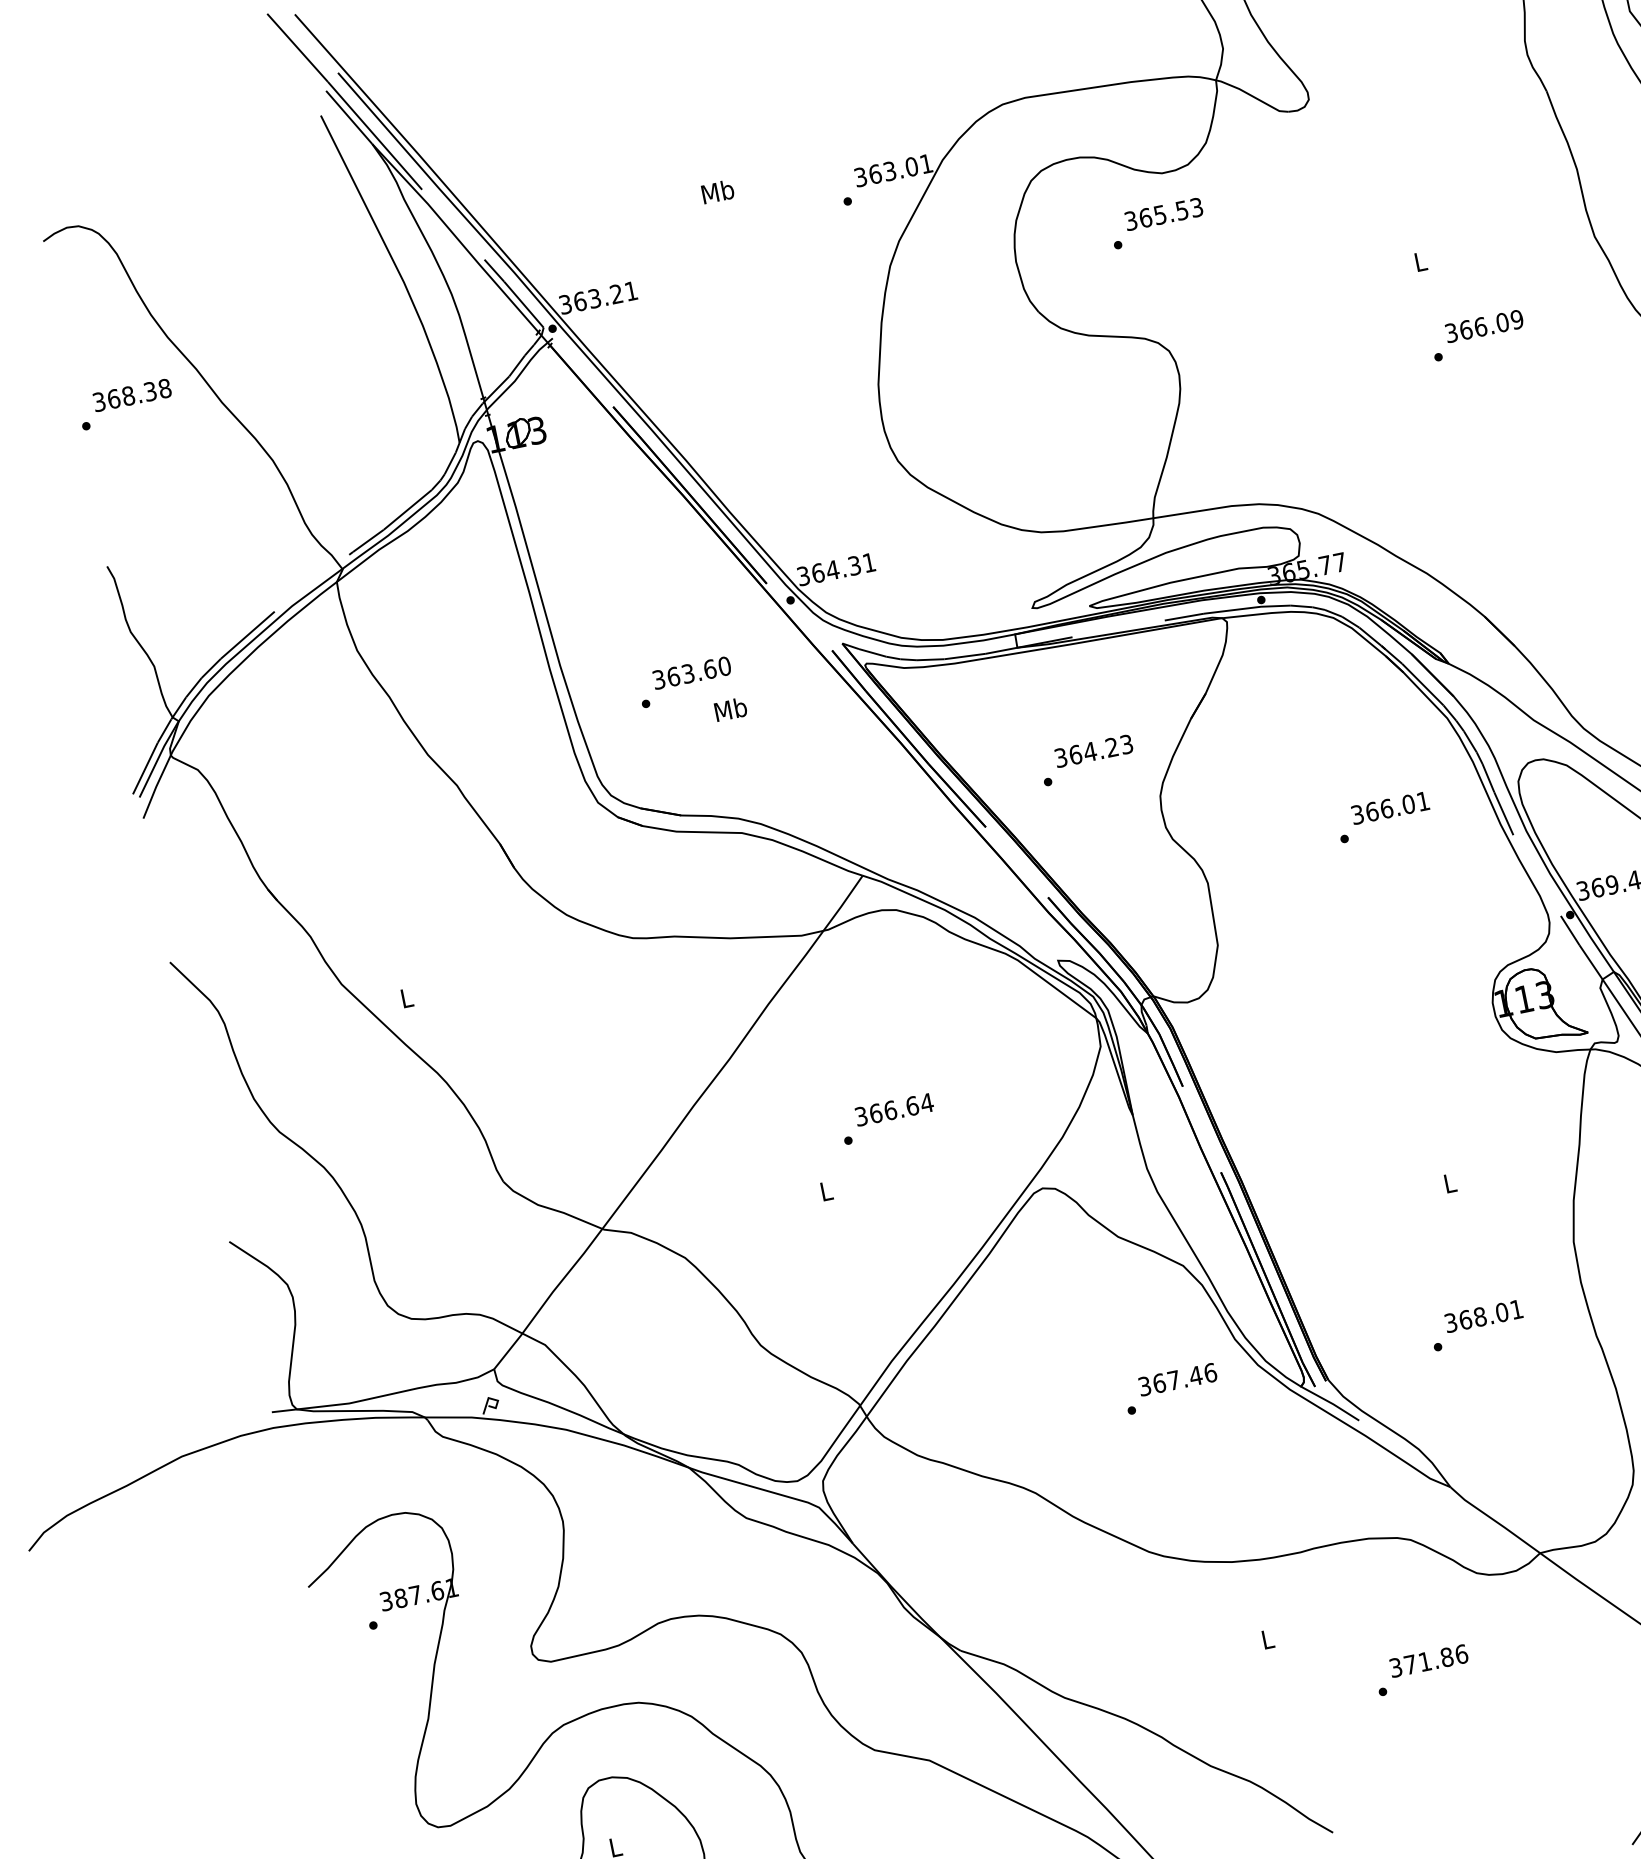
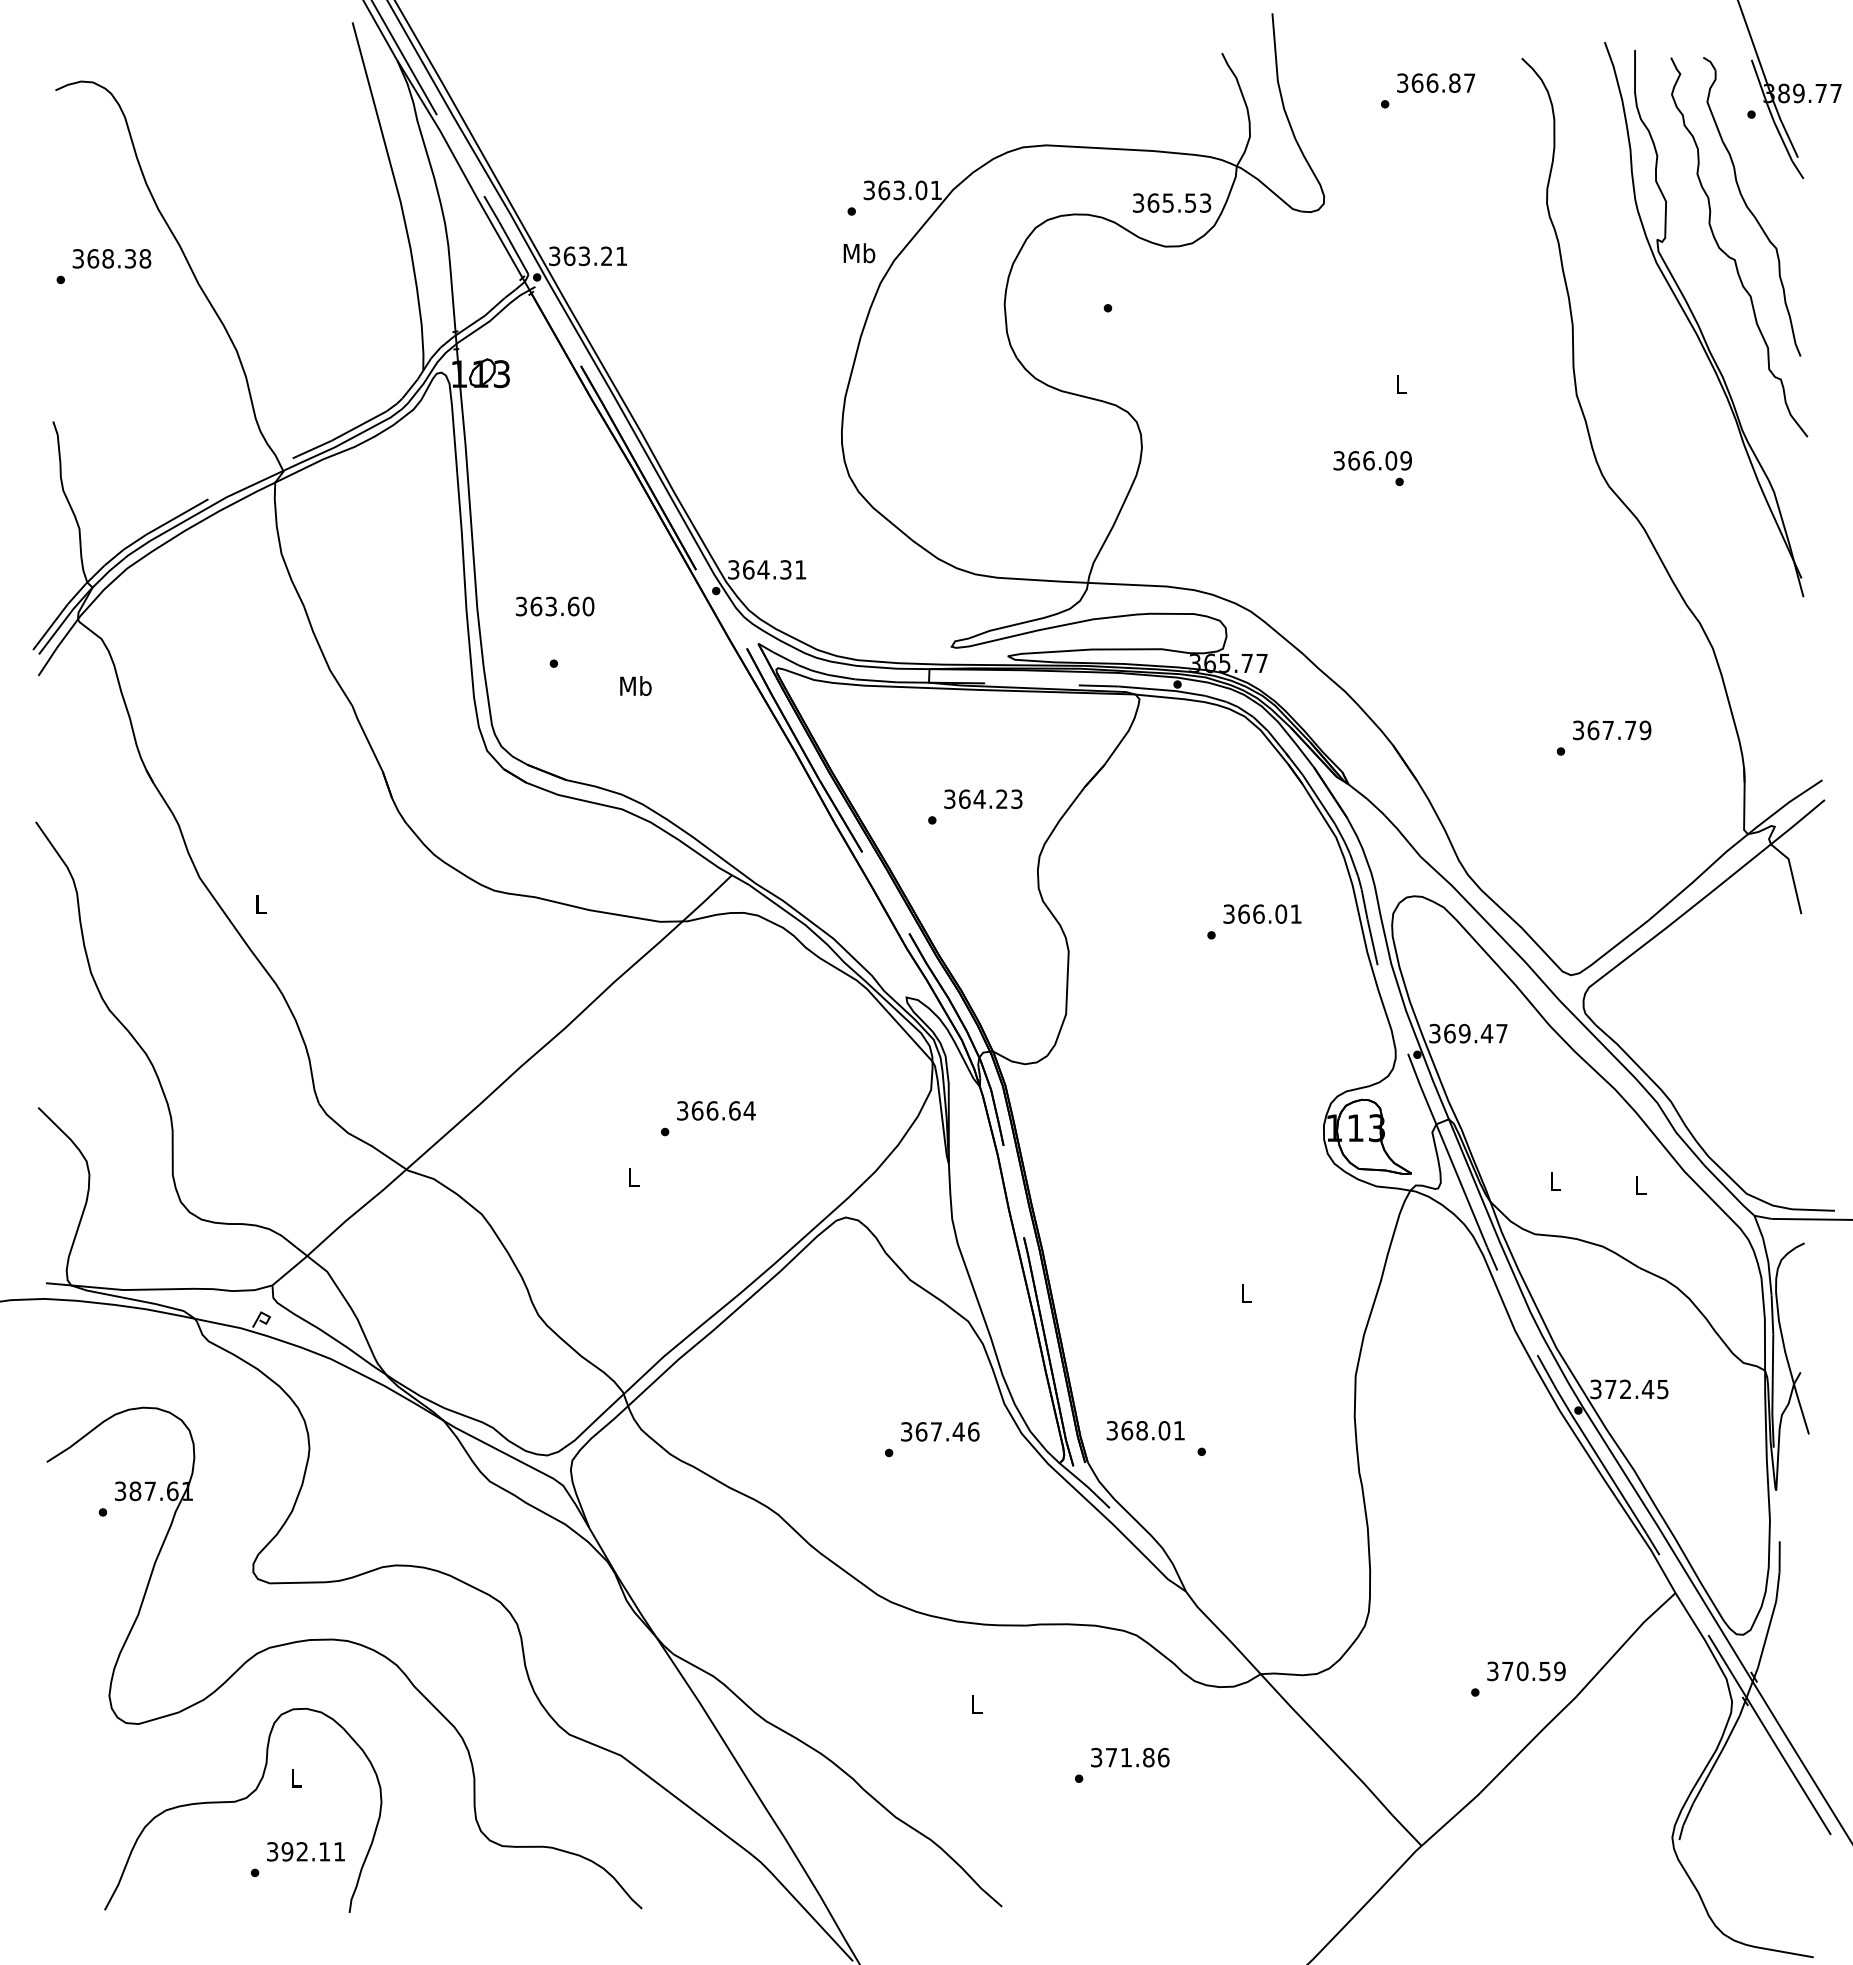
text: (718, 192) -> (859, 253), moved
text: (1164, 213) -> (1172, 202), moved
text: (1484, 326) -> (1372, 460), moved
text: (691, 673) -> (554, 606), moved
text: (1483, 1316) -> (1145, 1430), moved

